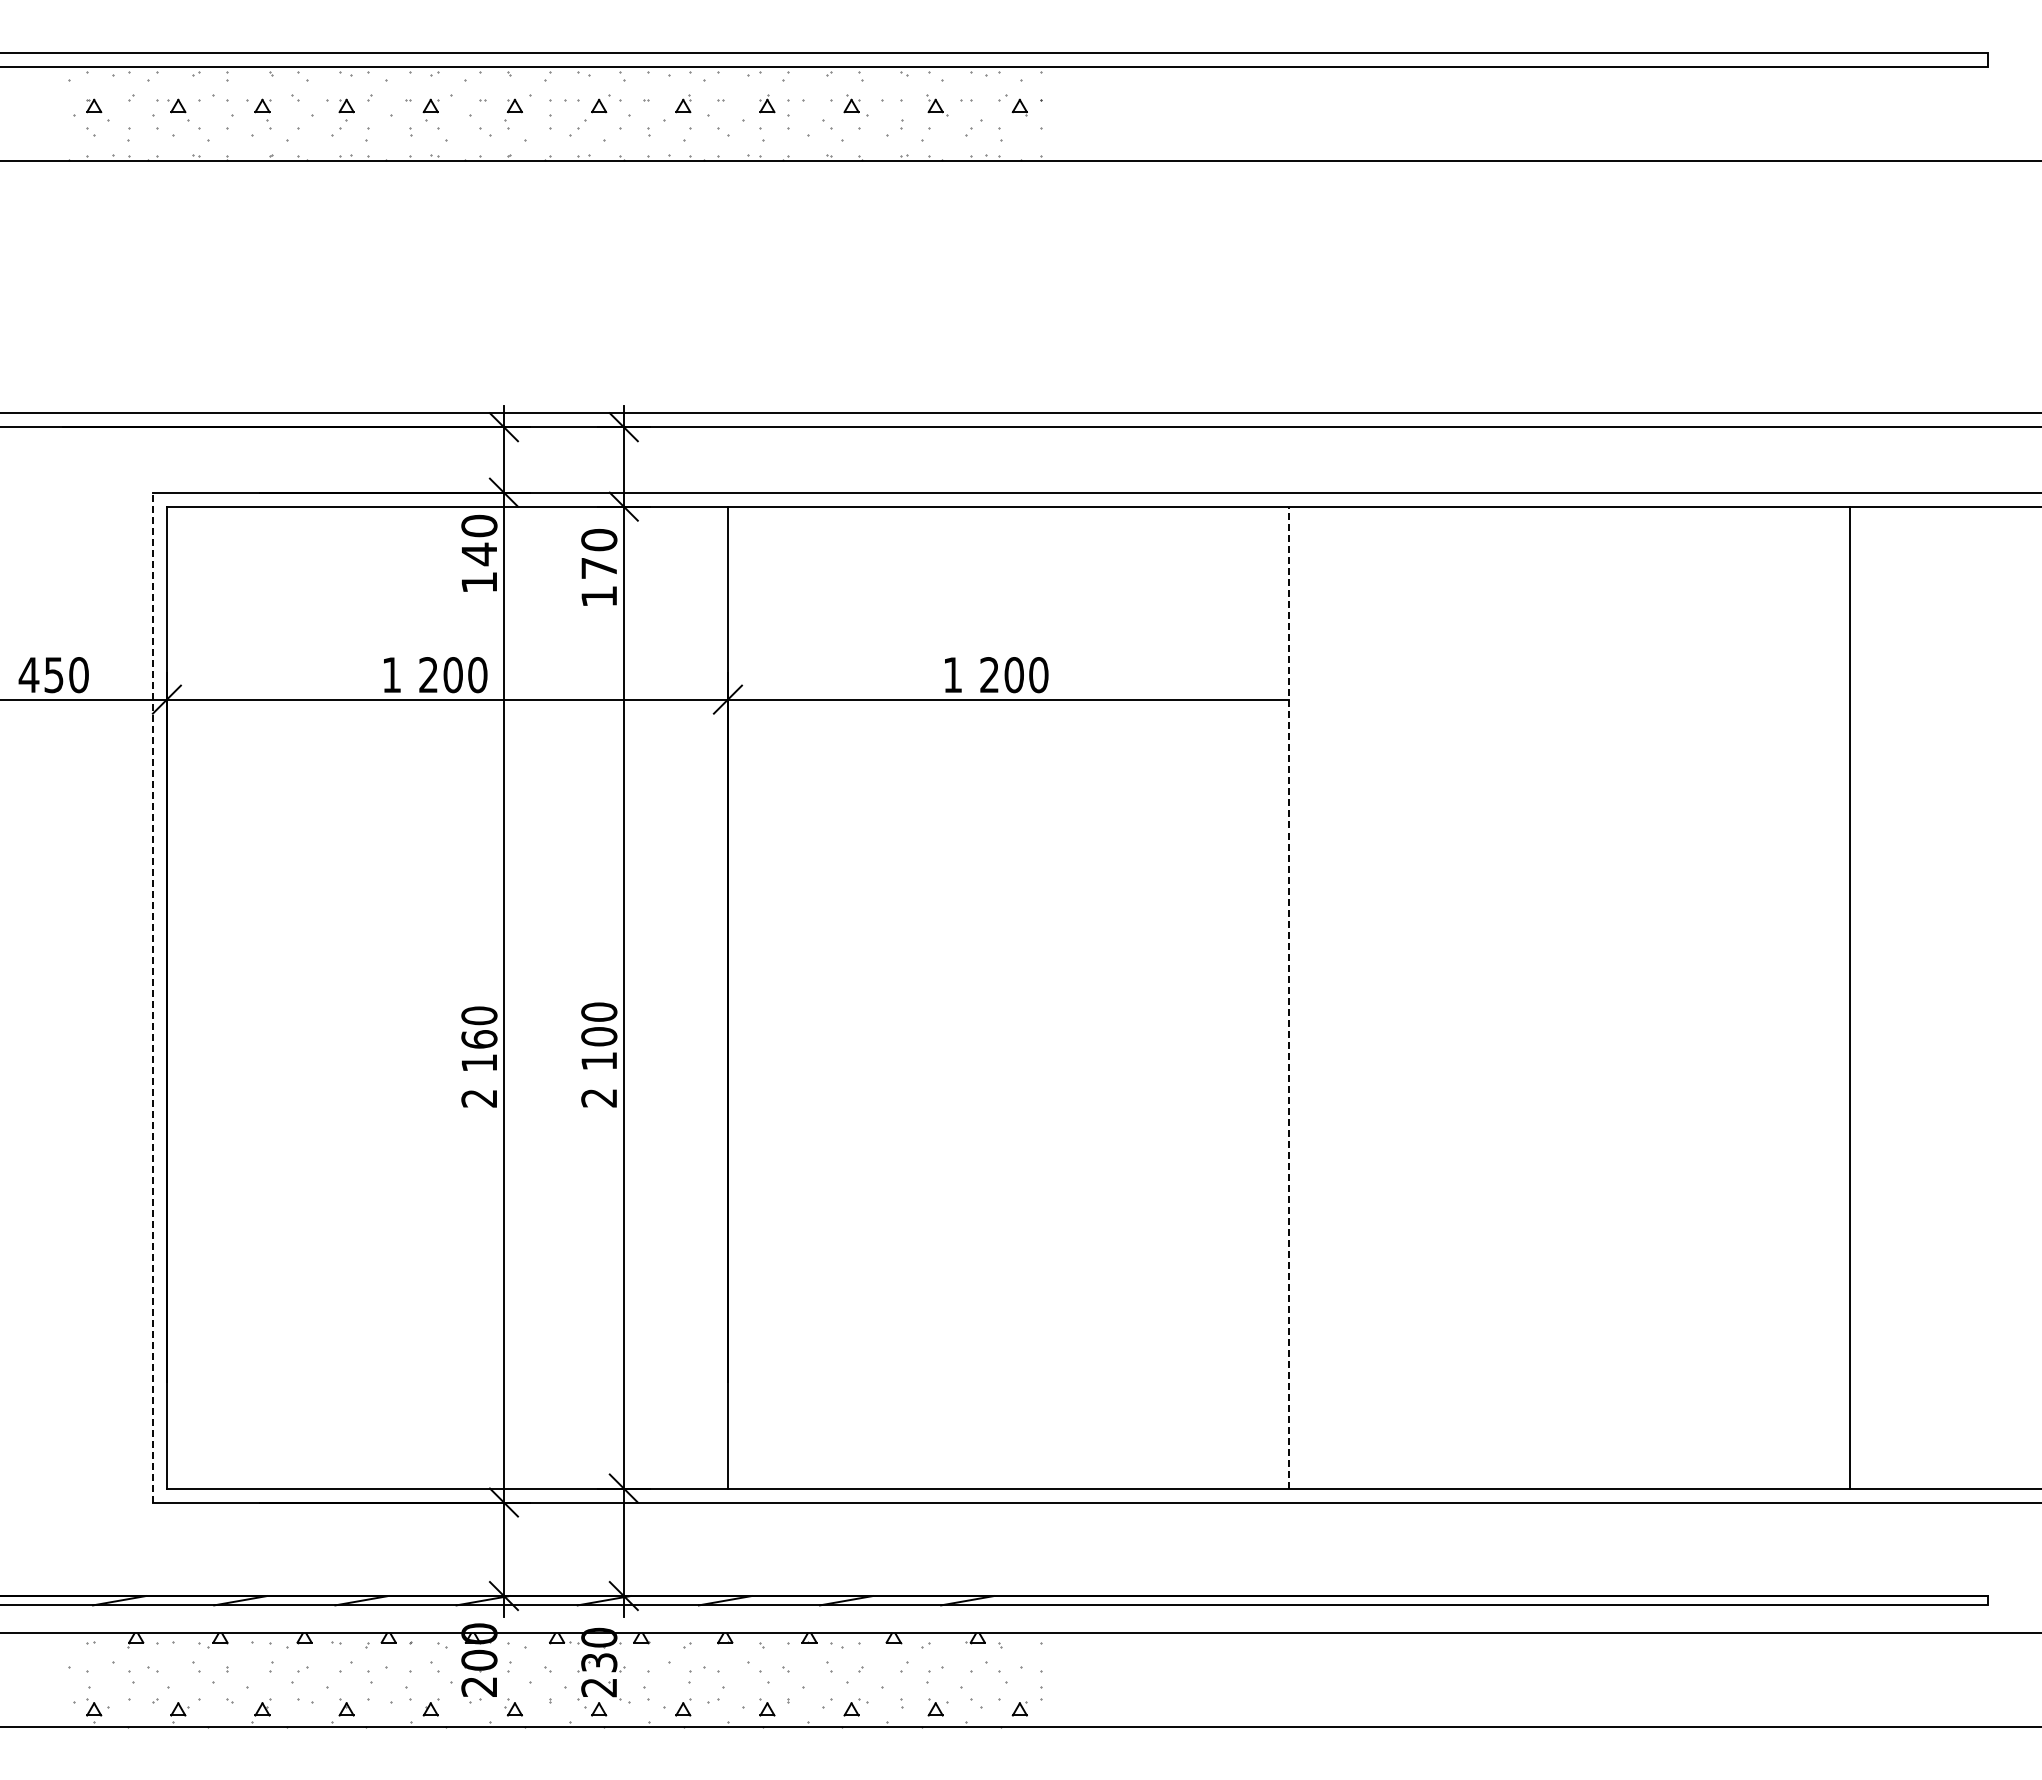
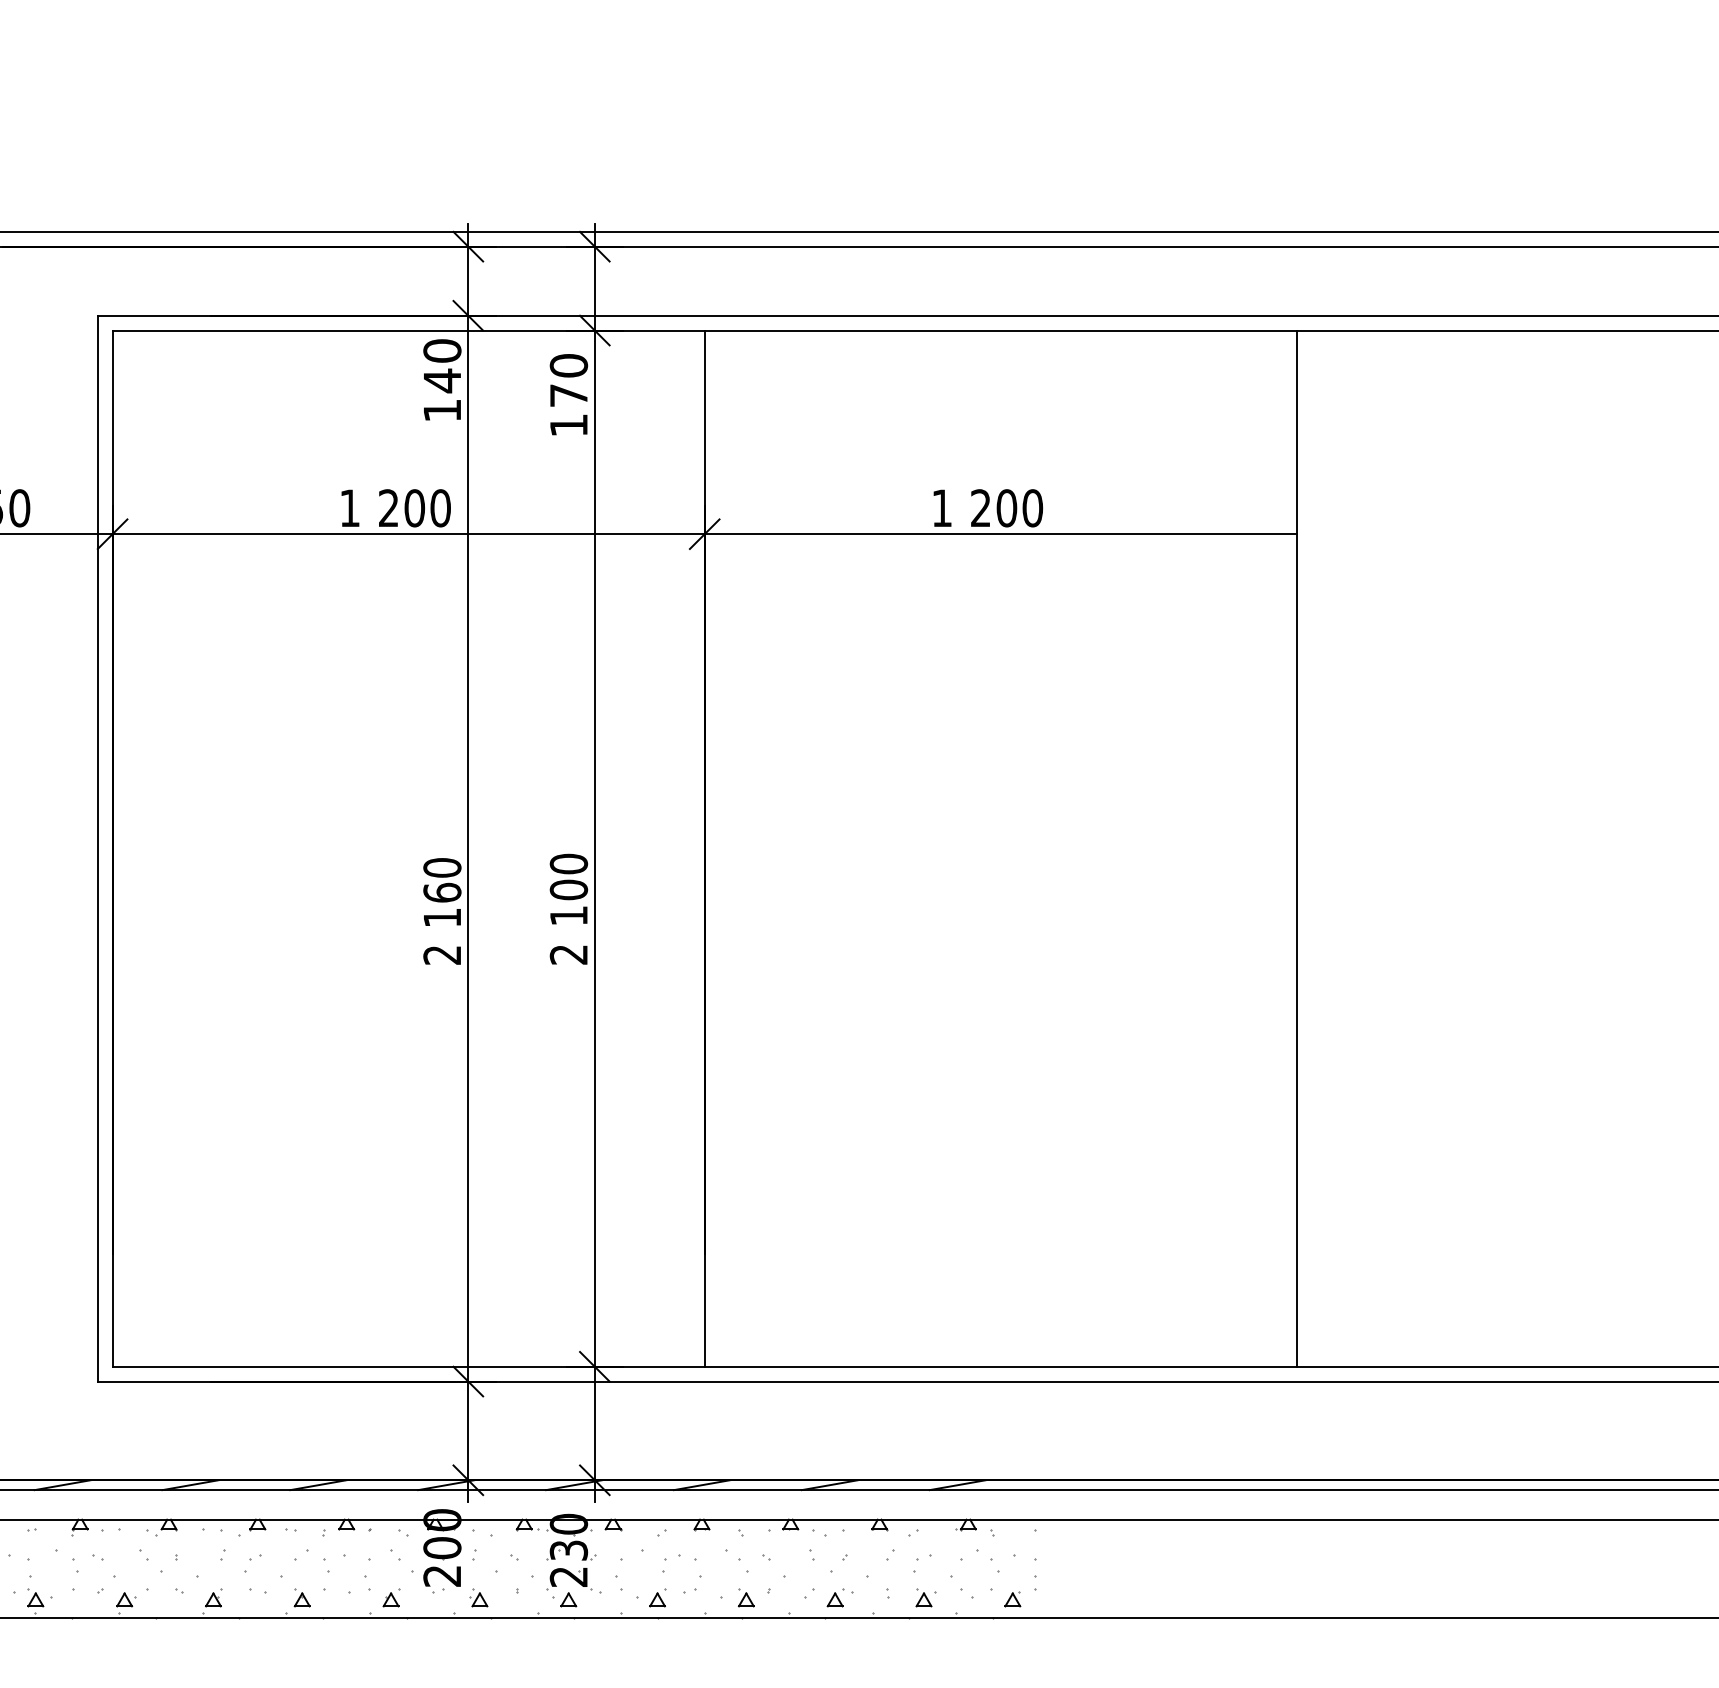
line: (152, 997) -> (97, 848), dashed -> solid
line: (1288, 997) -> (1296, 848), dashed -> solid

